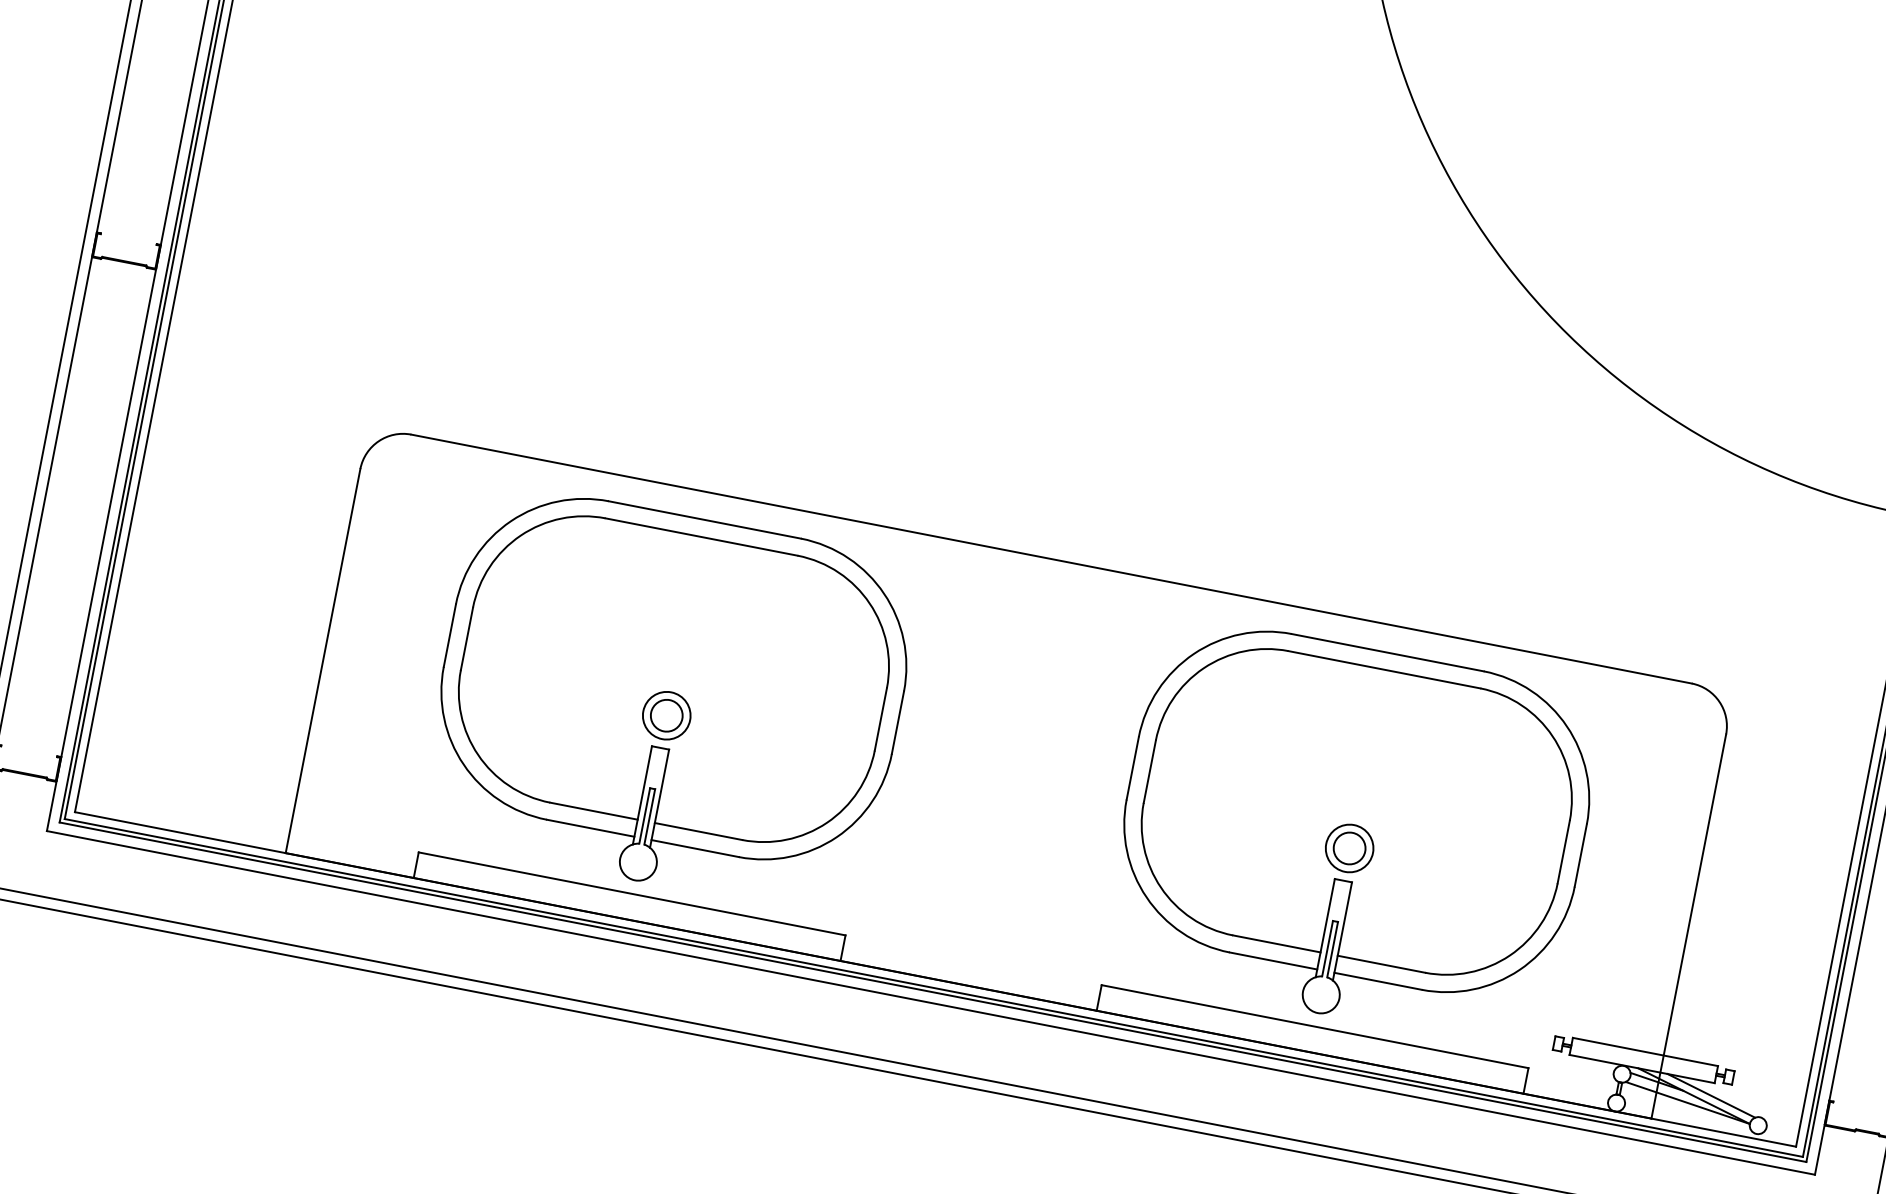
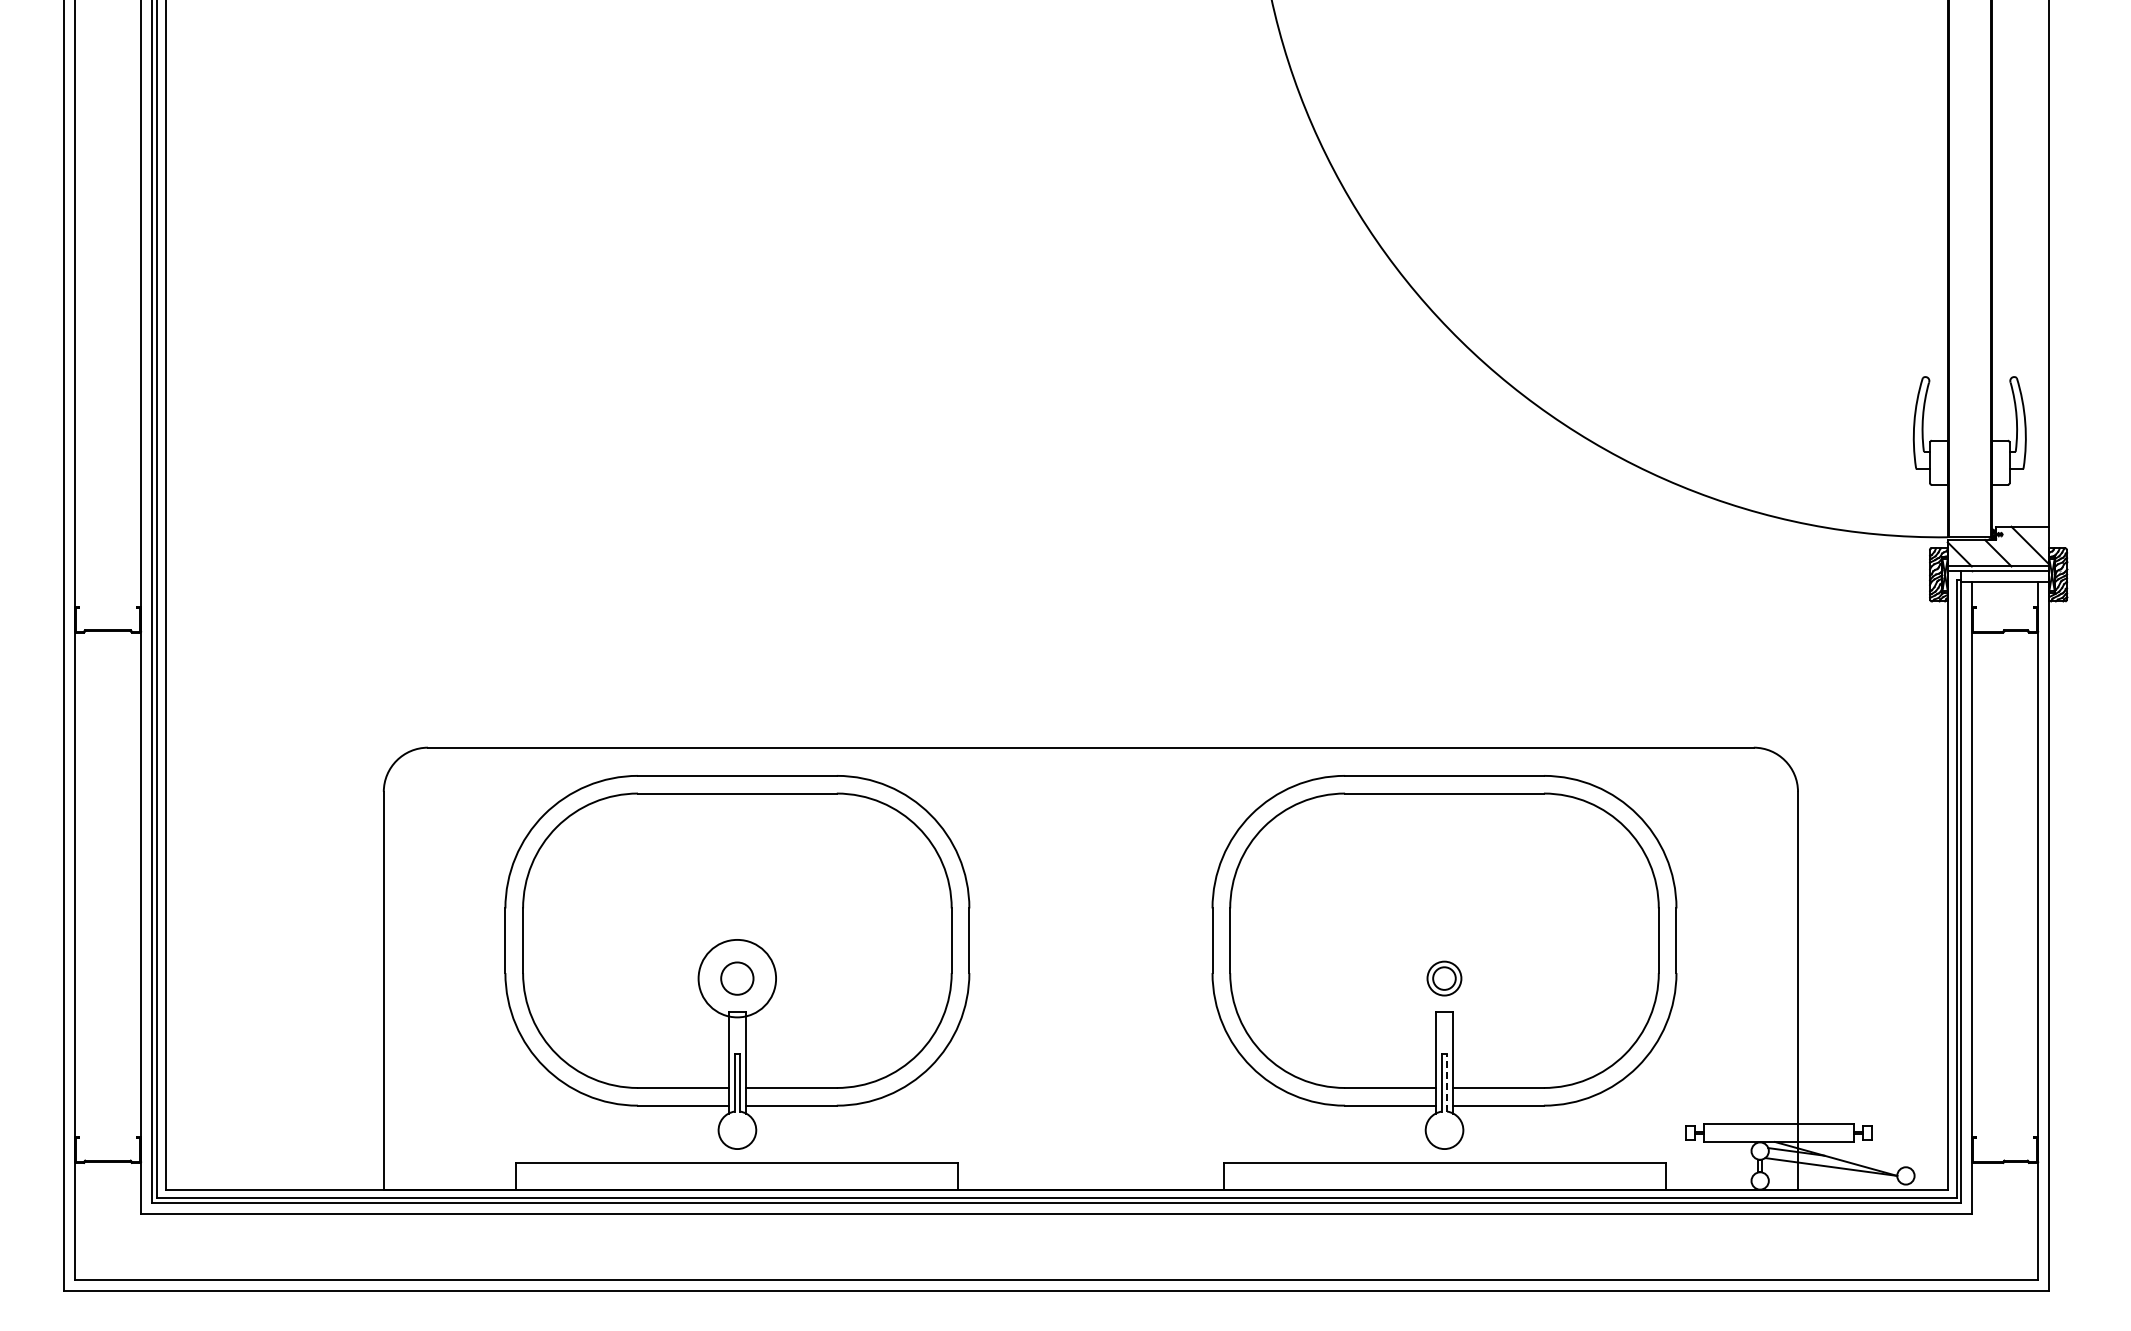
circle: (666, 715) -> (737, 978), size x1.6
part: (1349, 848) -> (1444, 978), size x0.7
line: (1333, 949) -> (1447, 1082), solid -> dashed
line: (1711, 1095) -> (1853, 1154), removed

